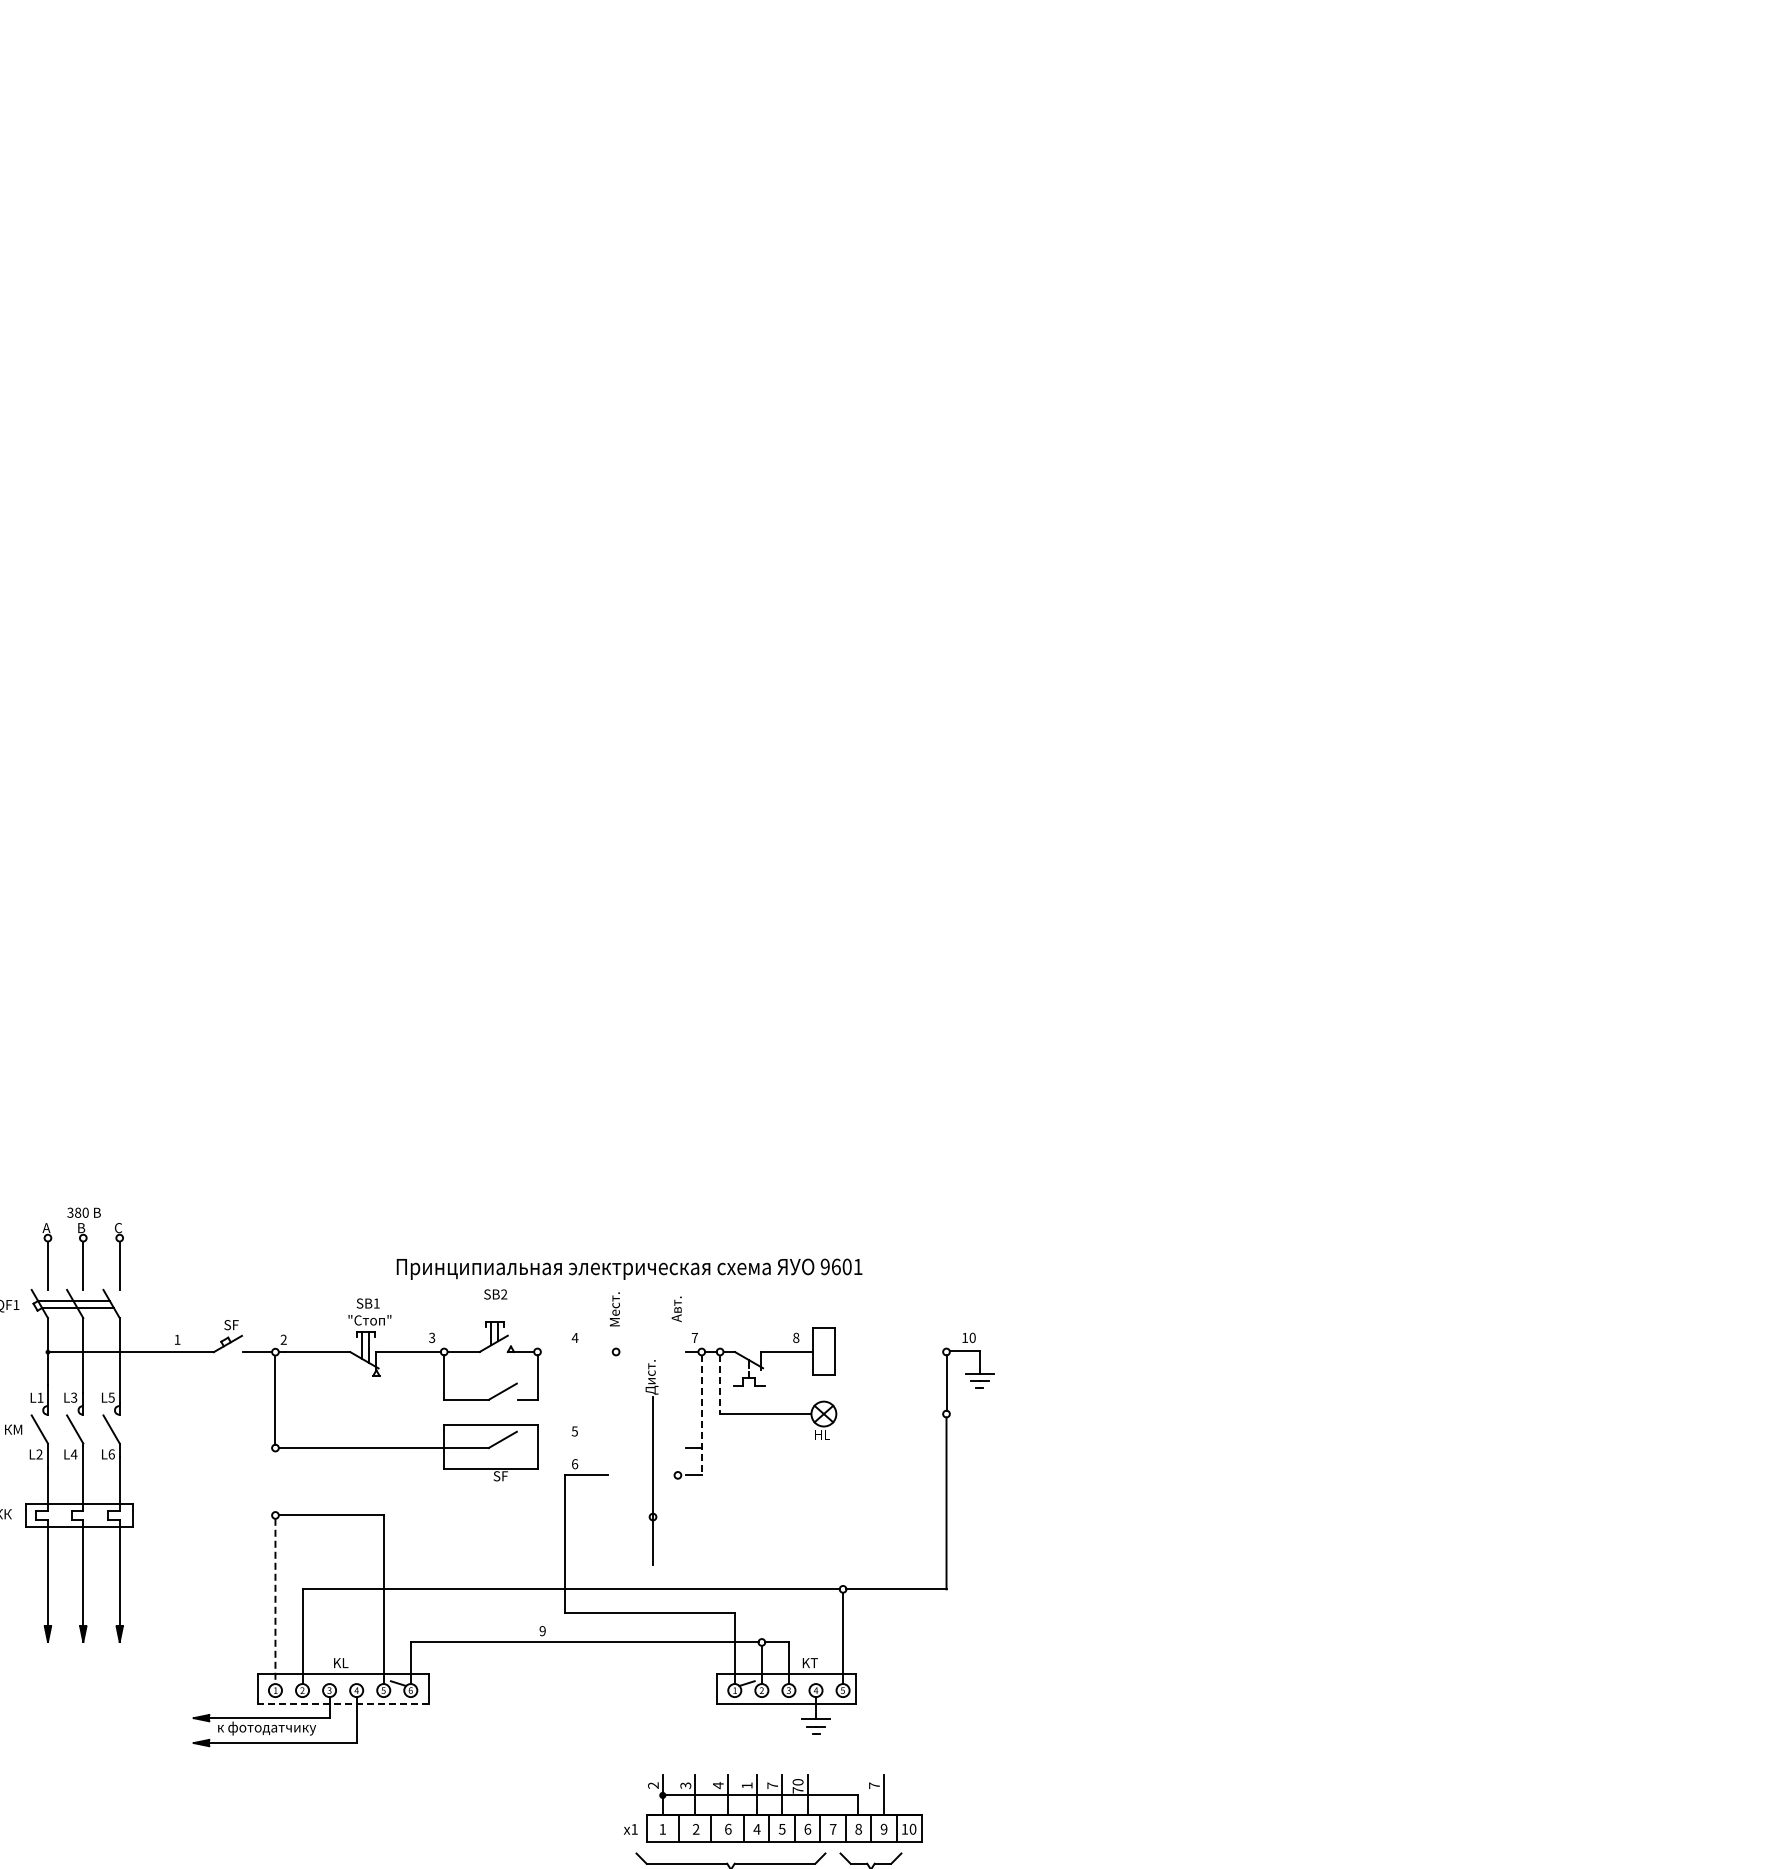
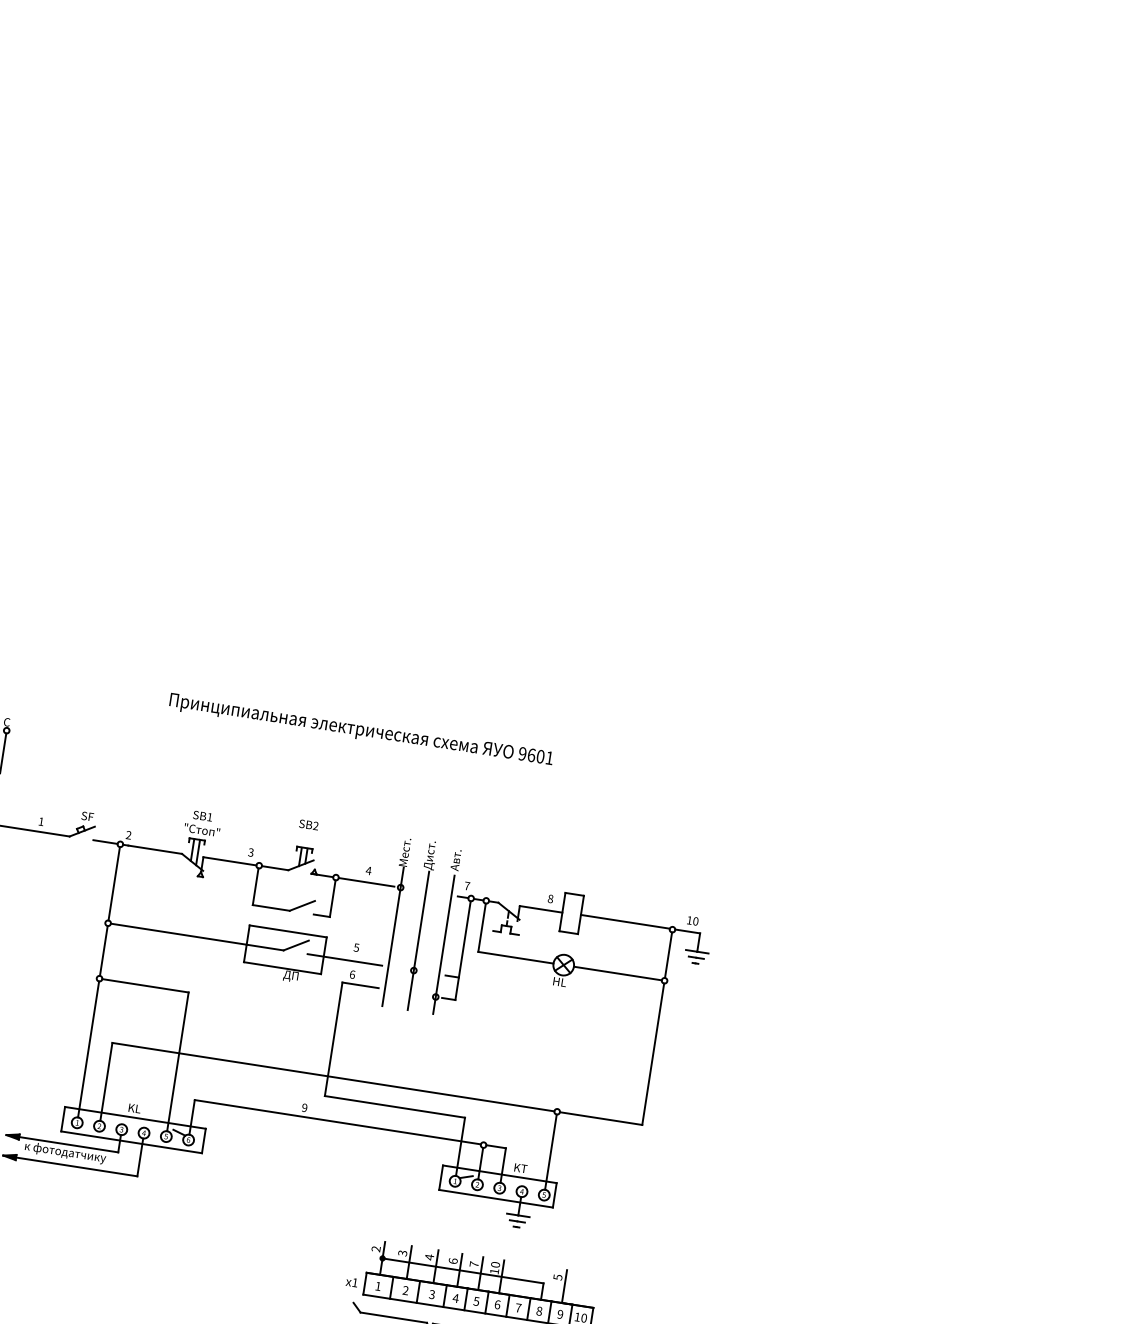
text: (629, 1268) -> (361, 730), moved
line: (889, 1351) -> (625, 922), added
line: (574, 1352) -> (366, 882), added
line: (720, 1385) -> (482, 928), dashed -> solid
line: (616, 1411) -> (393, 936), added
line: (677, 1411) -> (443, 944), added
line: (889, 1414) -> (617, 973), added
line: (701, 1415) -> (462, 950), dashed -> solid
line: (562, 1448) -> (344, 960), added
part: (651, 1462) -> (419, 925), moved
text: (501, 1477) -> (290, 976), SF -> ДП
line: (275, 1481) -> (103, 950), added
line: (275, 1601) -> (88, 1049), dashed -> solid
line: (343, 1703) -> (131, 1142), dashed -> solid
text: (746, 1785) -> (452, 1260), 1 -> 6
text: (874, 1785) -> (558, 1277), 7 -> 5
text: (797, 1790) -> (494, 1271), 70 -> 10
text: (728, 1828) -> (432, 1293), 6 -> 3

